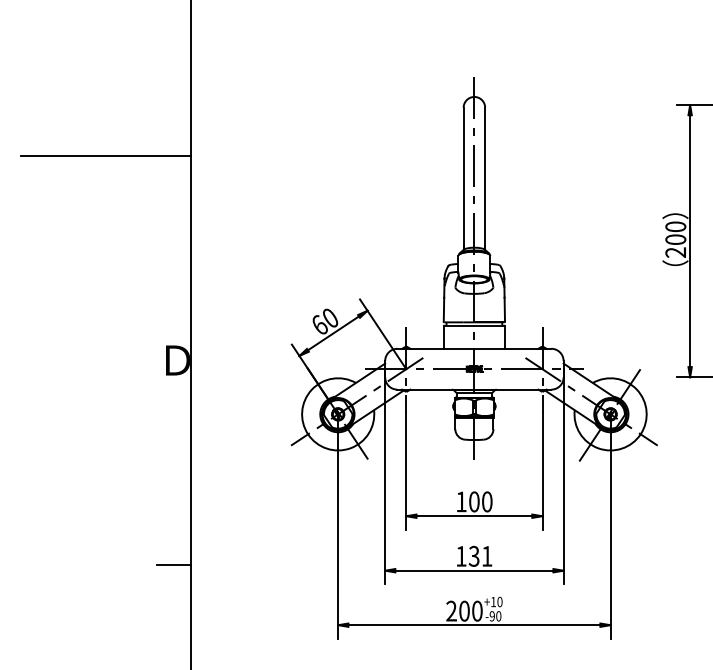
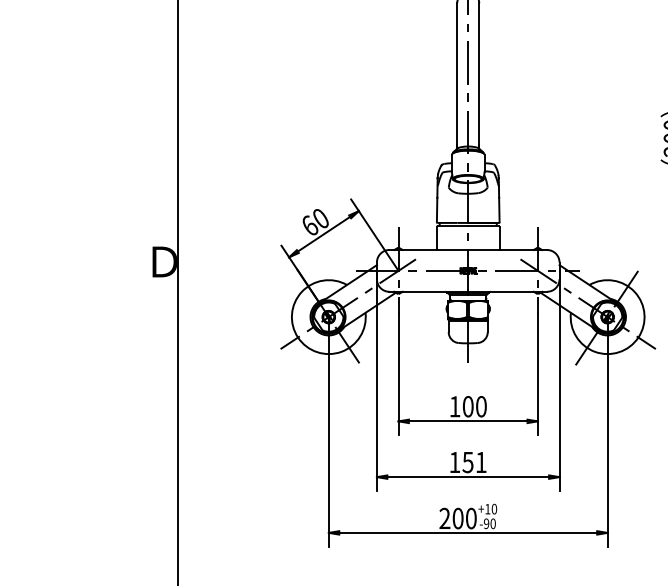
line: (105, 156) -> (90, 53), removed
text: (474, 555) -> (468, 461), 131 -> 151
line: (173, 564) -> (160, 470), removed

